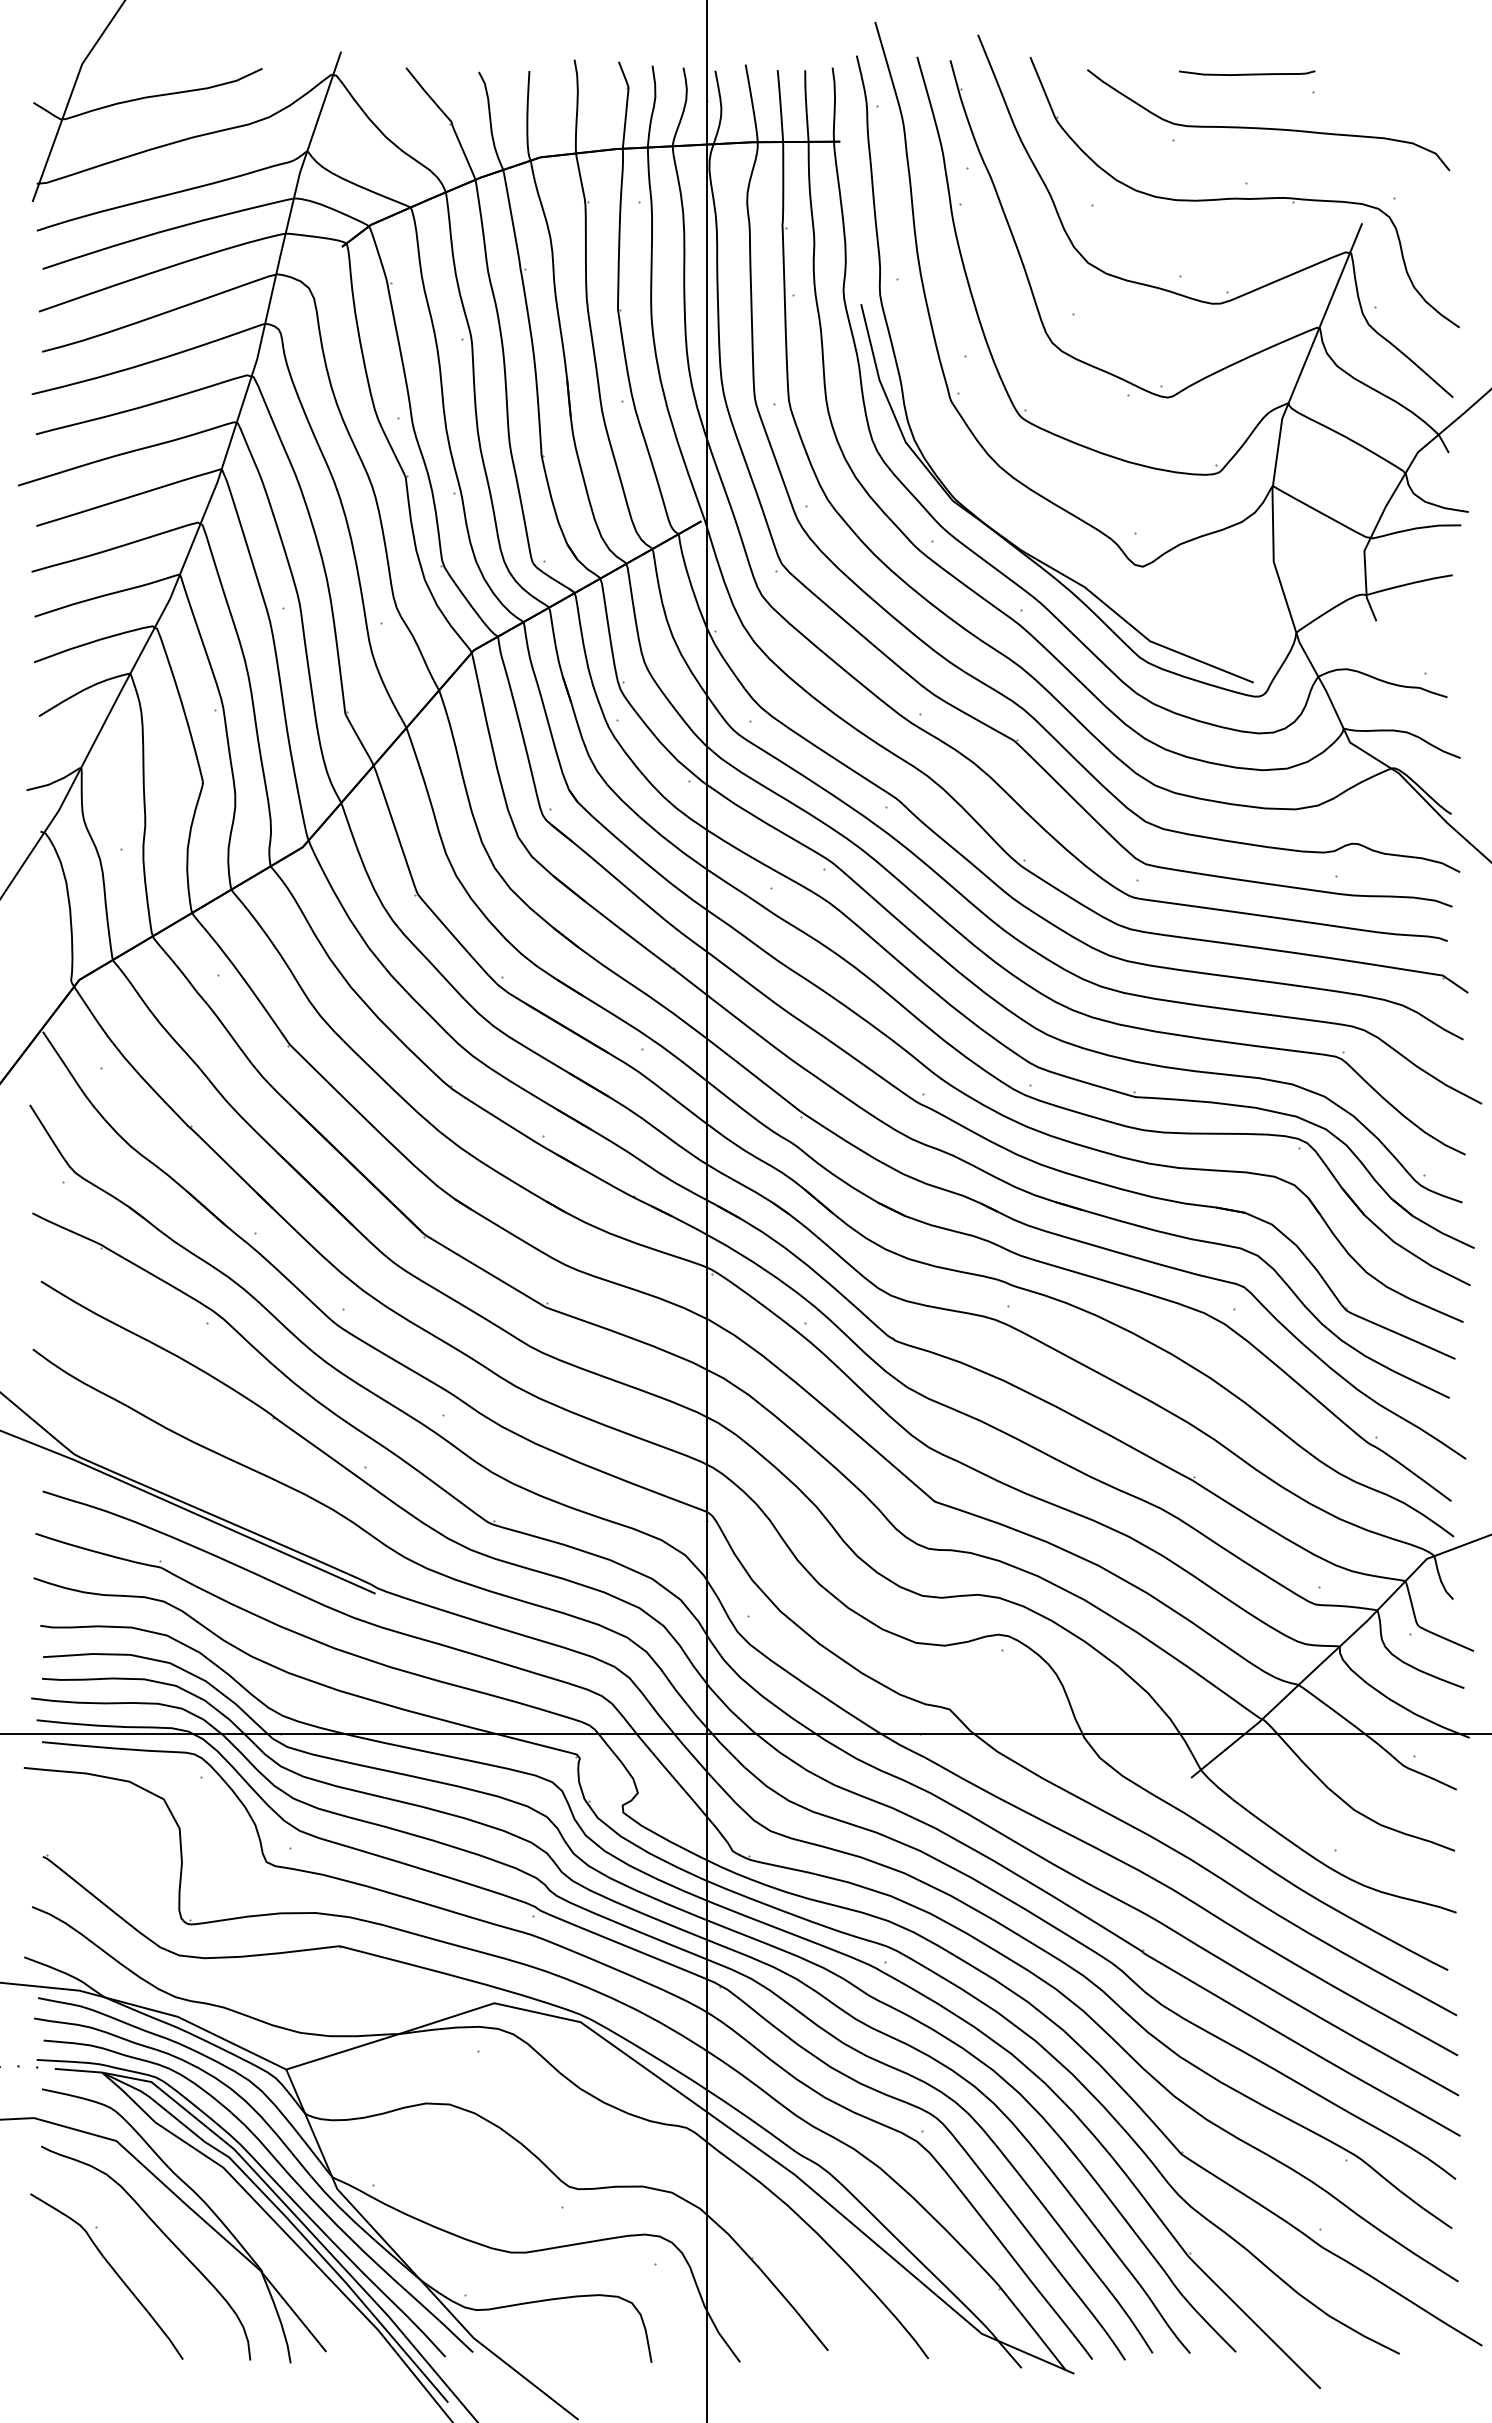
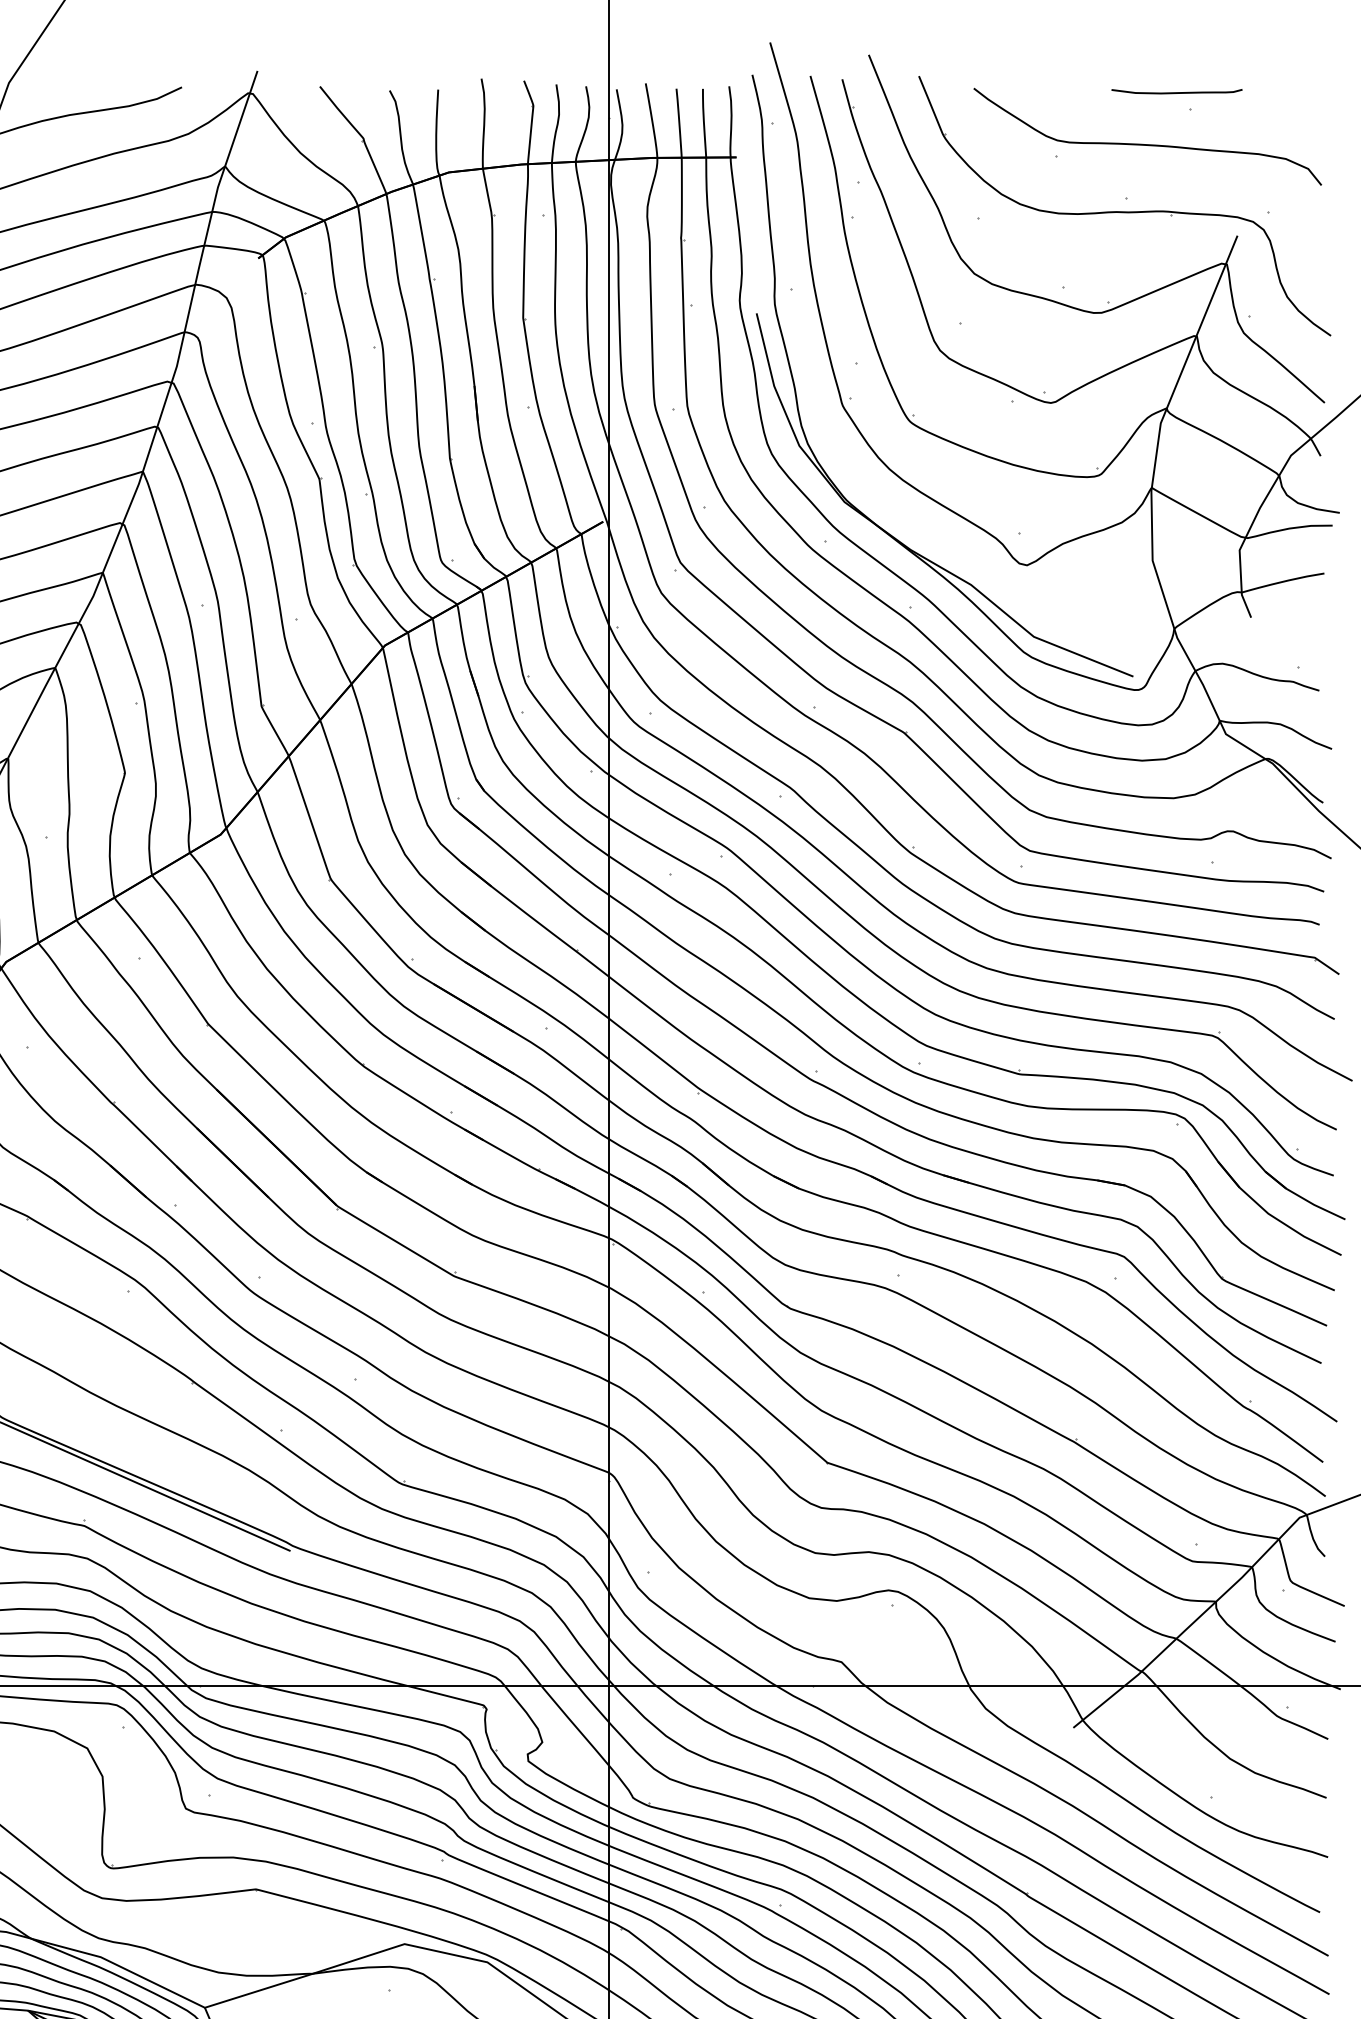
curve: (1247, 73) -> (1177, 91), moved

